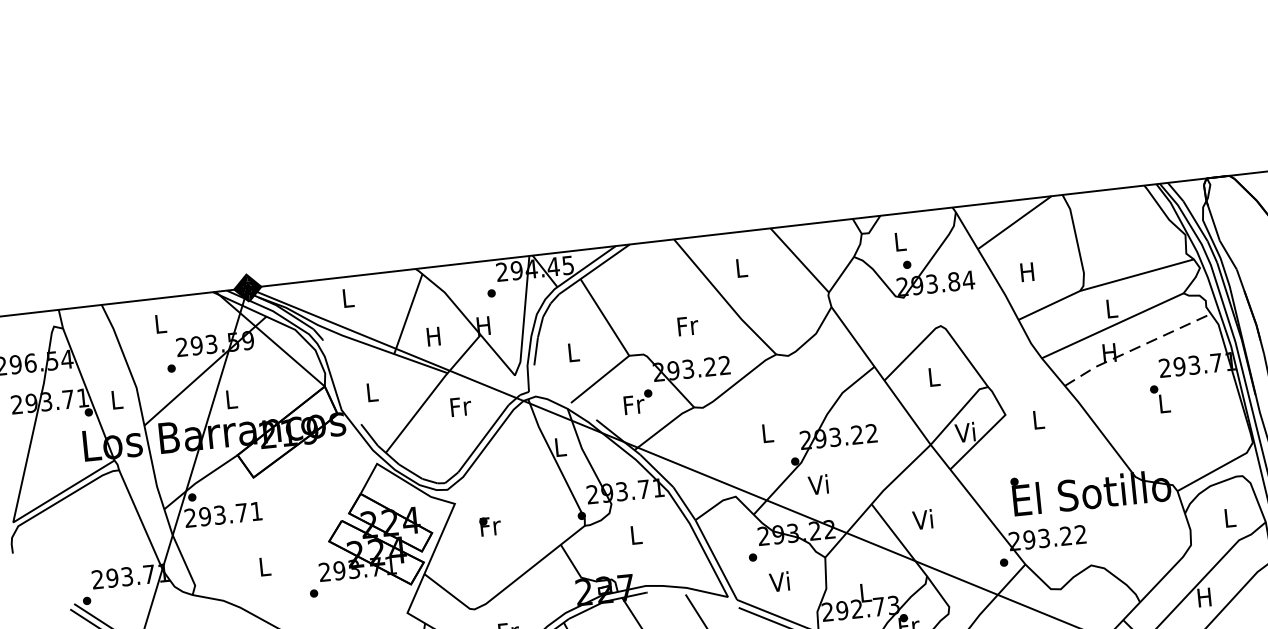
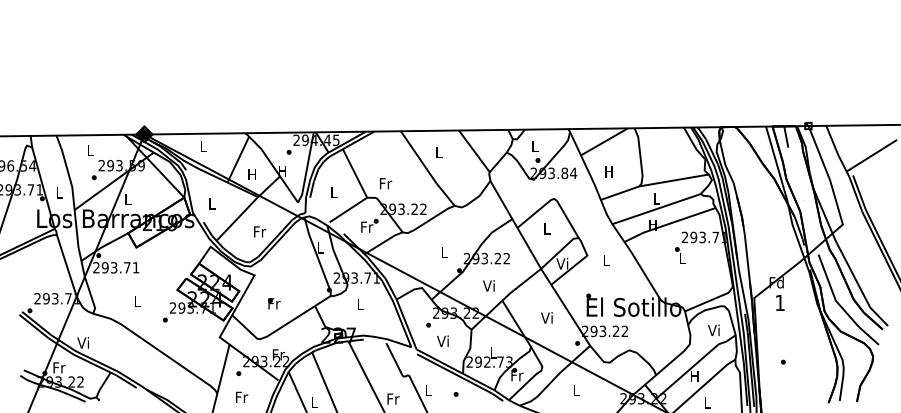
text: (688, 325) -> (386, 183), moved
line: (1136, 347) -> (669, 223), dashed -> solid
text: (461, 406) -> (260, 231), moved
text: (817, 484) -> (488, 285), moved
text: (922, 518) -> (546, 317), moved
text: (1228, 518) -> (713, 330), L -> Vi
text: (490, 525) -> (274, 303), moved

